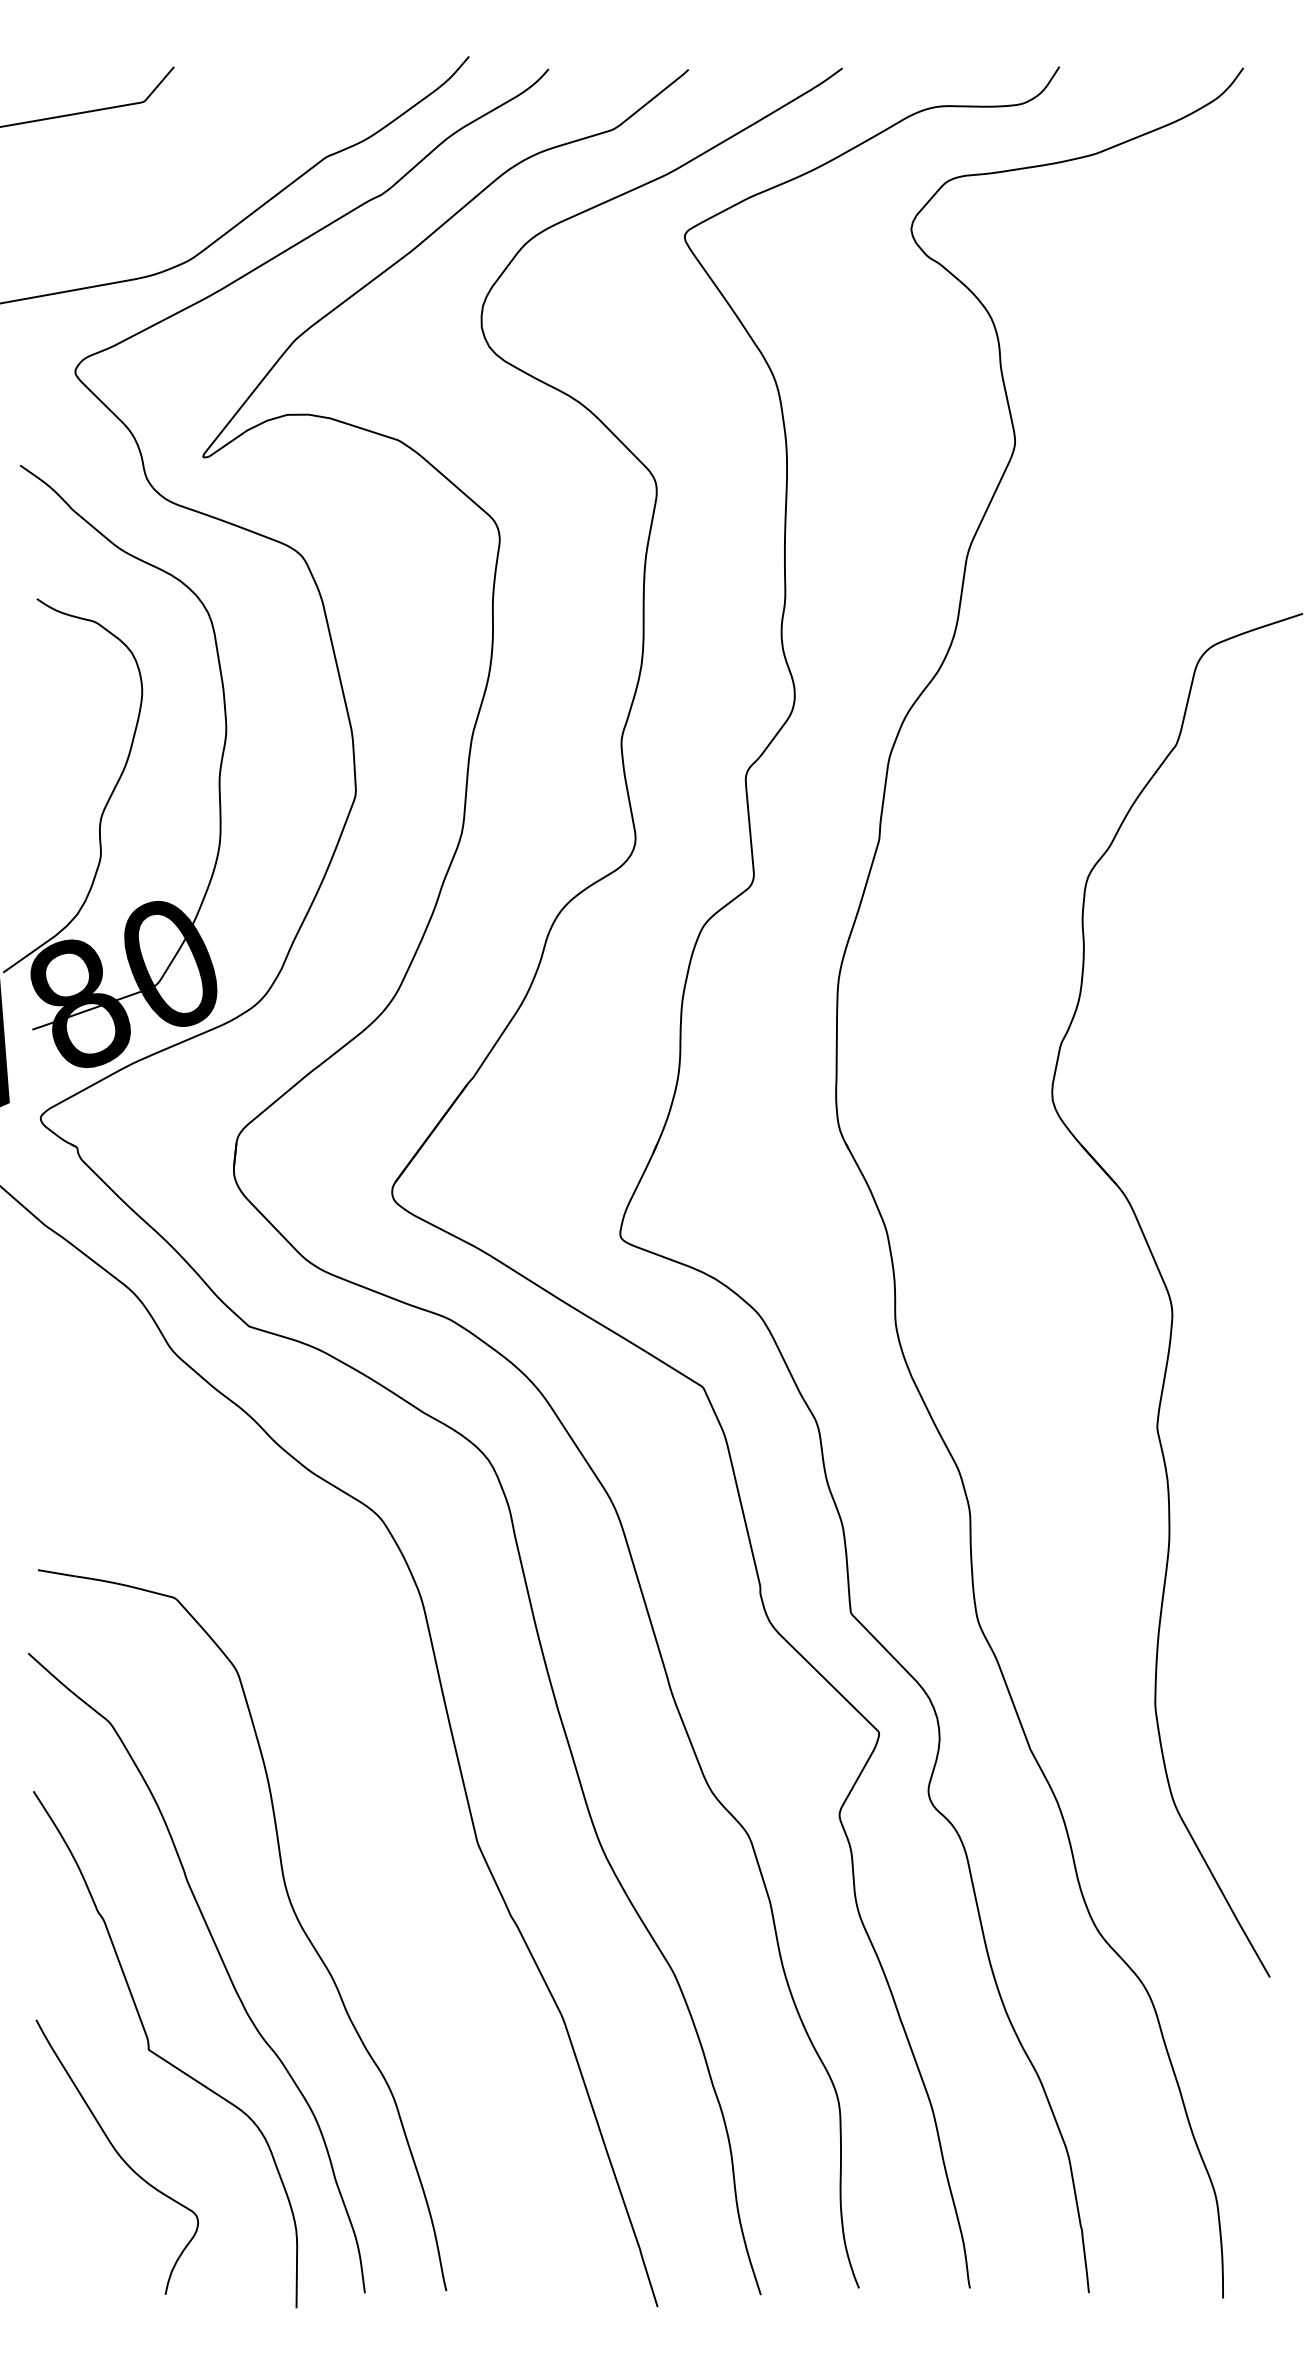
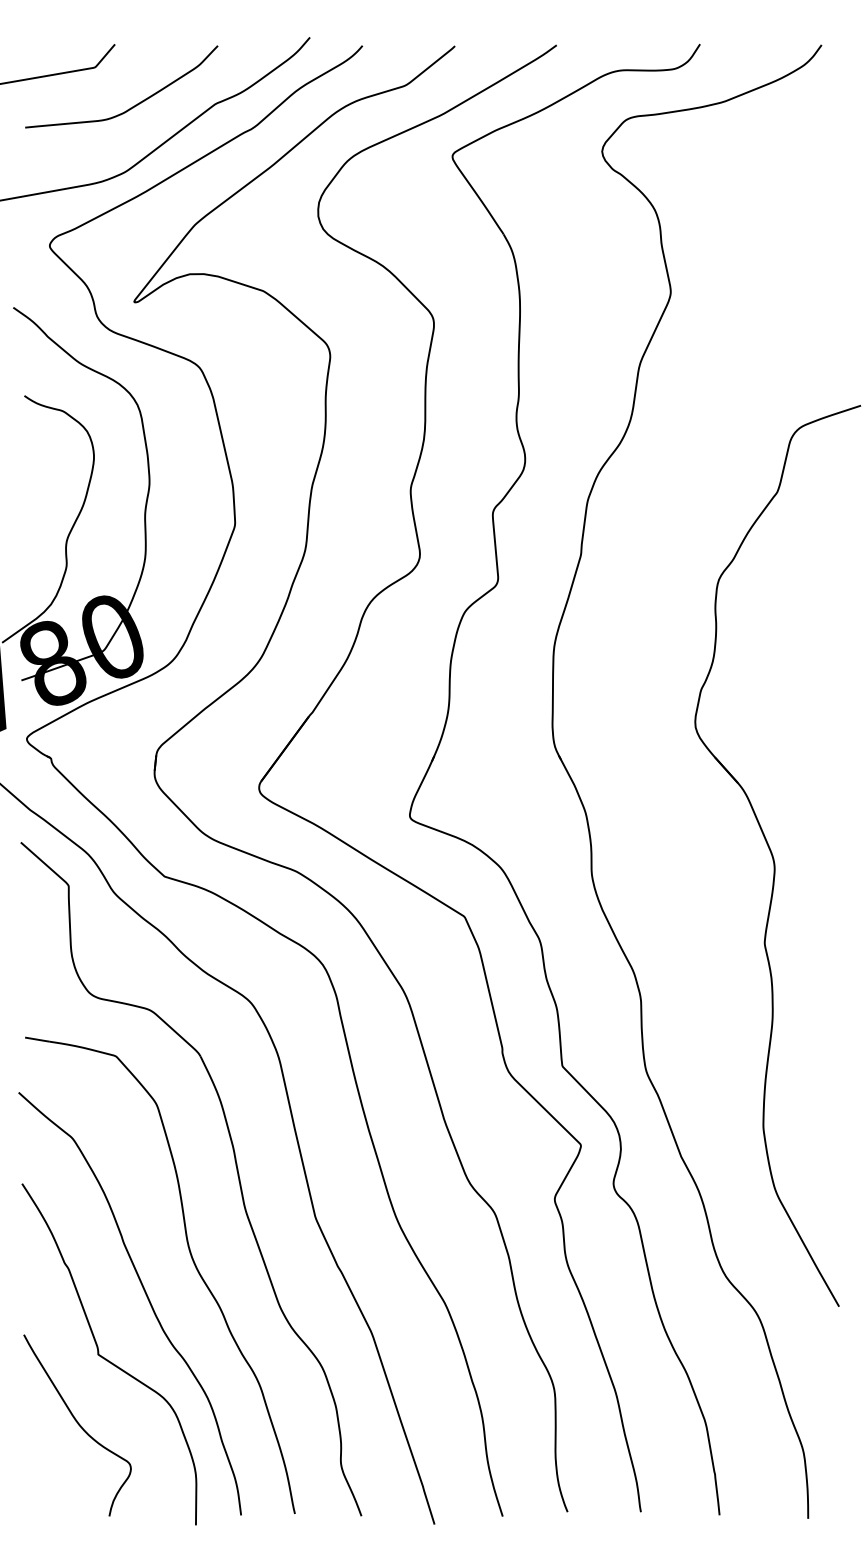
curve: (205, 157) -> (135, 104), added
part: (357, 1772) -> (236, 1171), added

